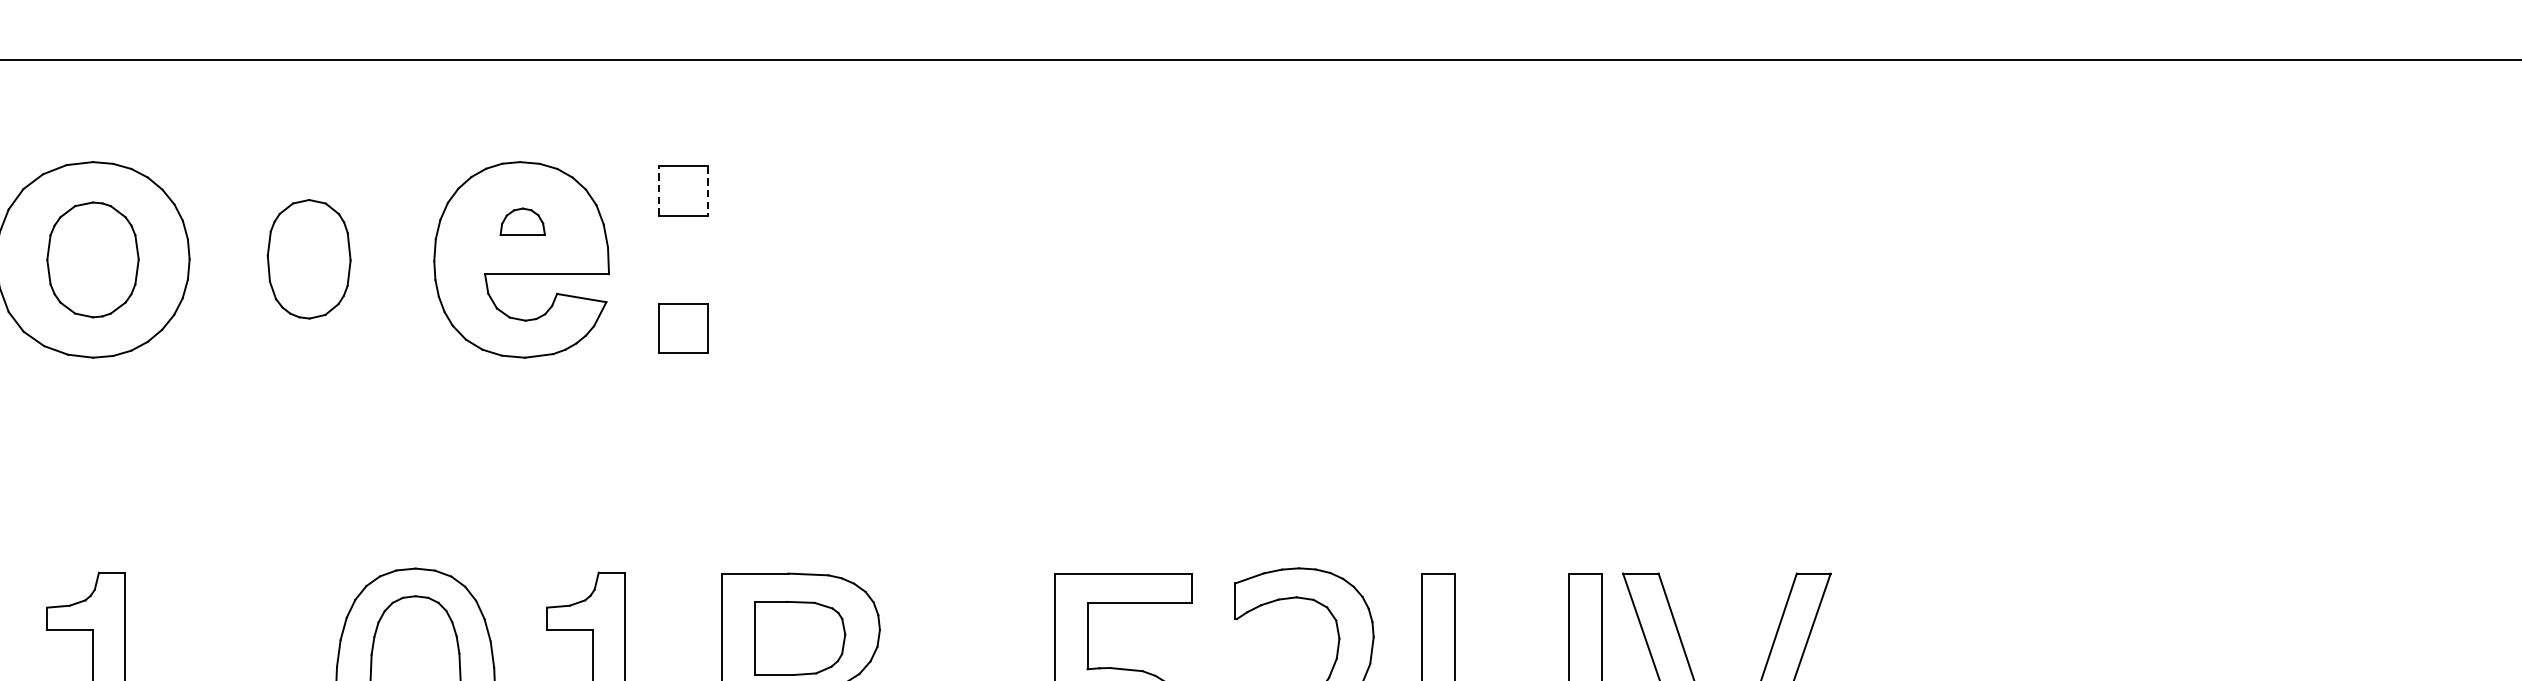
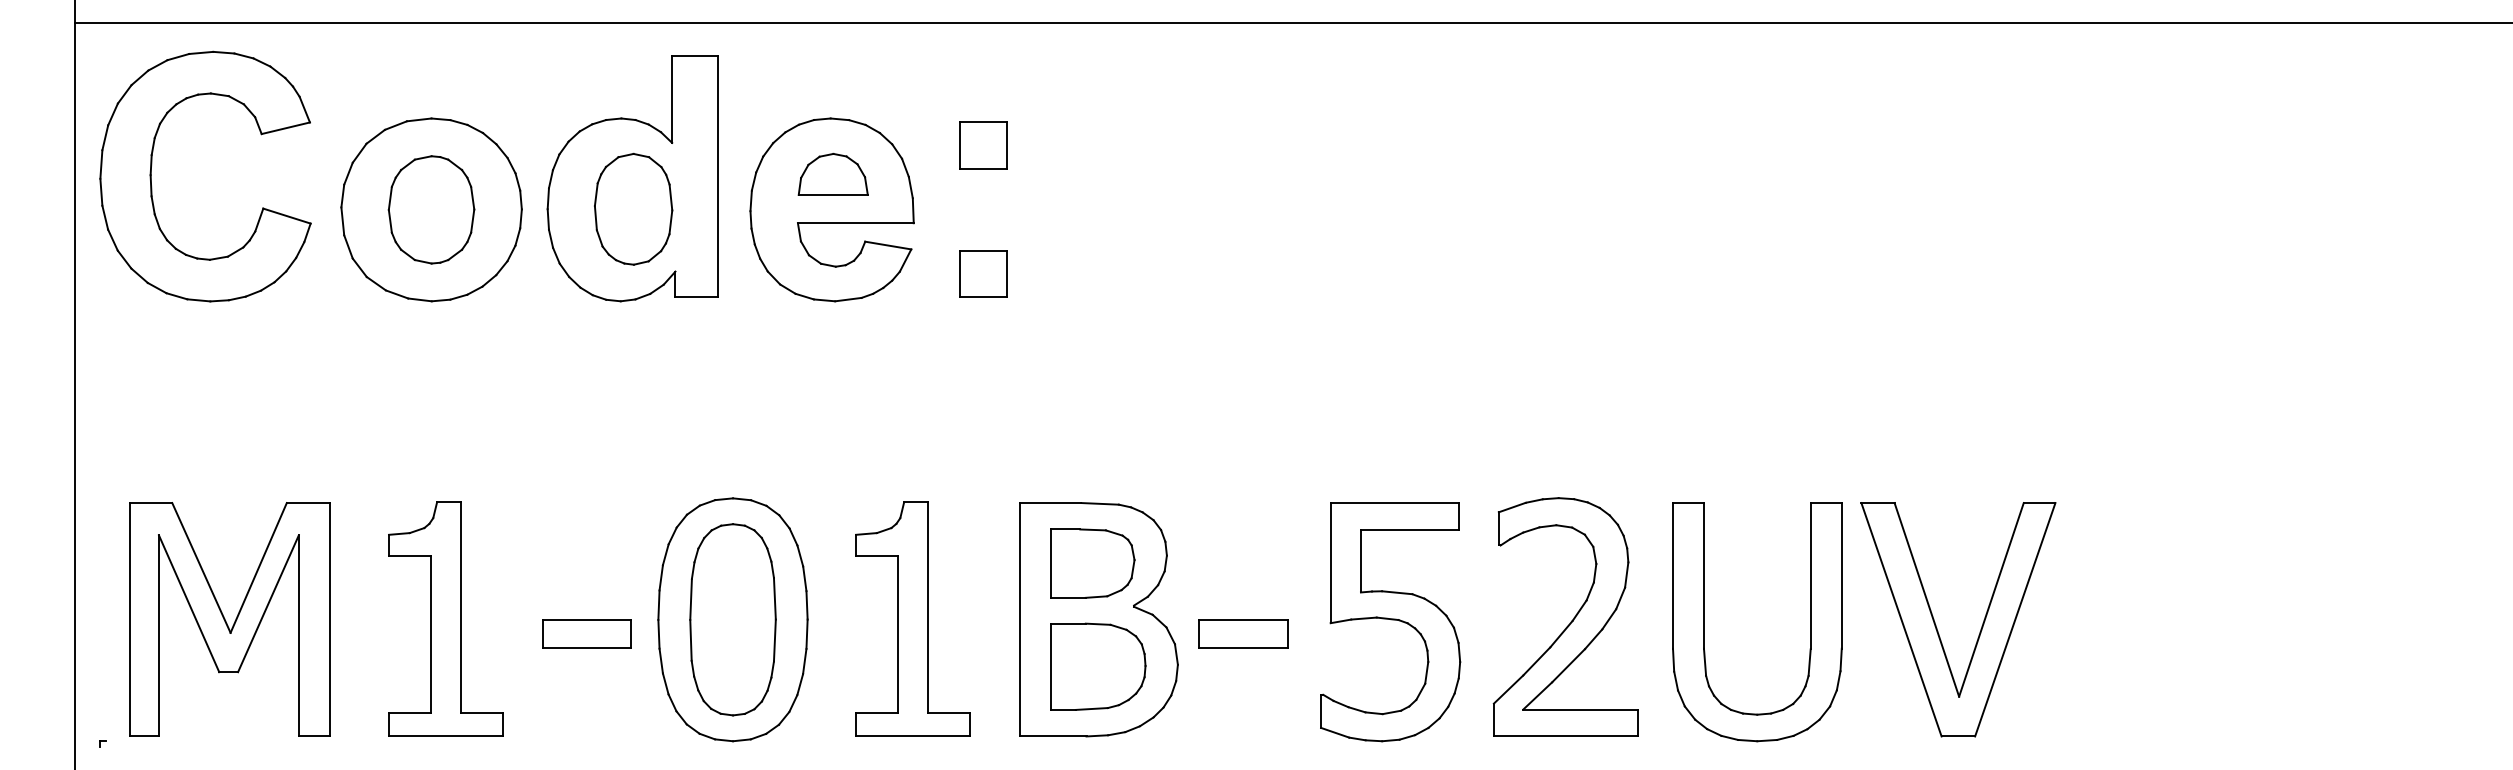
line: (659, 190) -> (960, 145), dashed -> solid
line: (708, 192) -> (1006, 146), dashed -> solid
part: (522, 220) -> (832, 173), size x1.67
part: (308, 226) -> (632, 178), added

